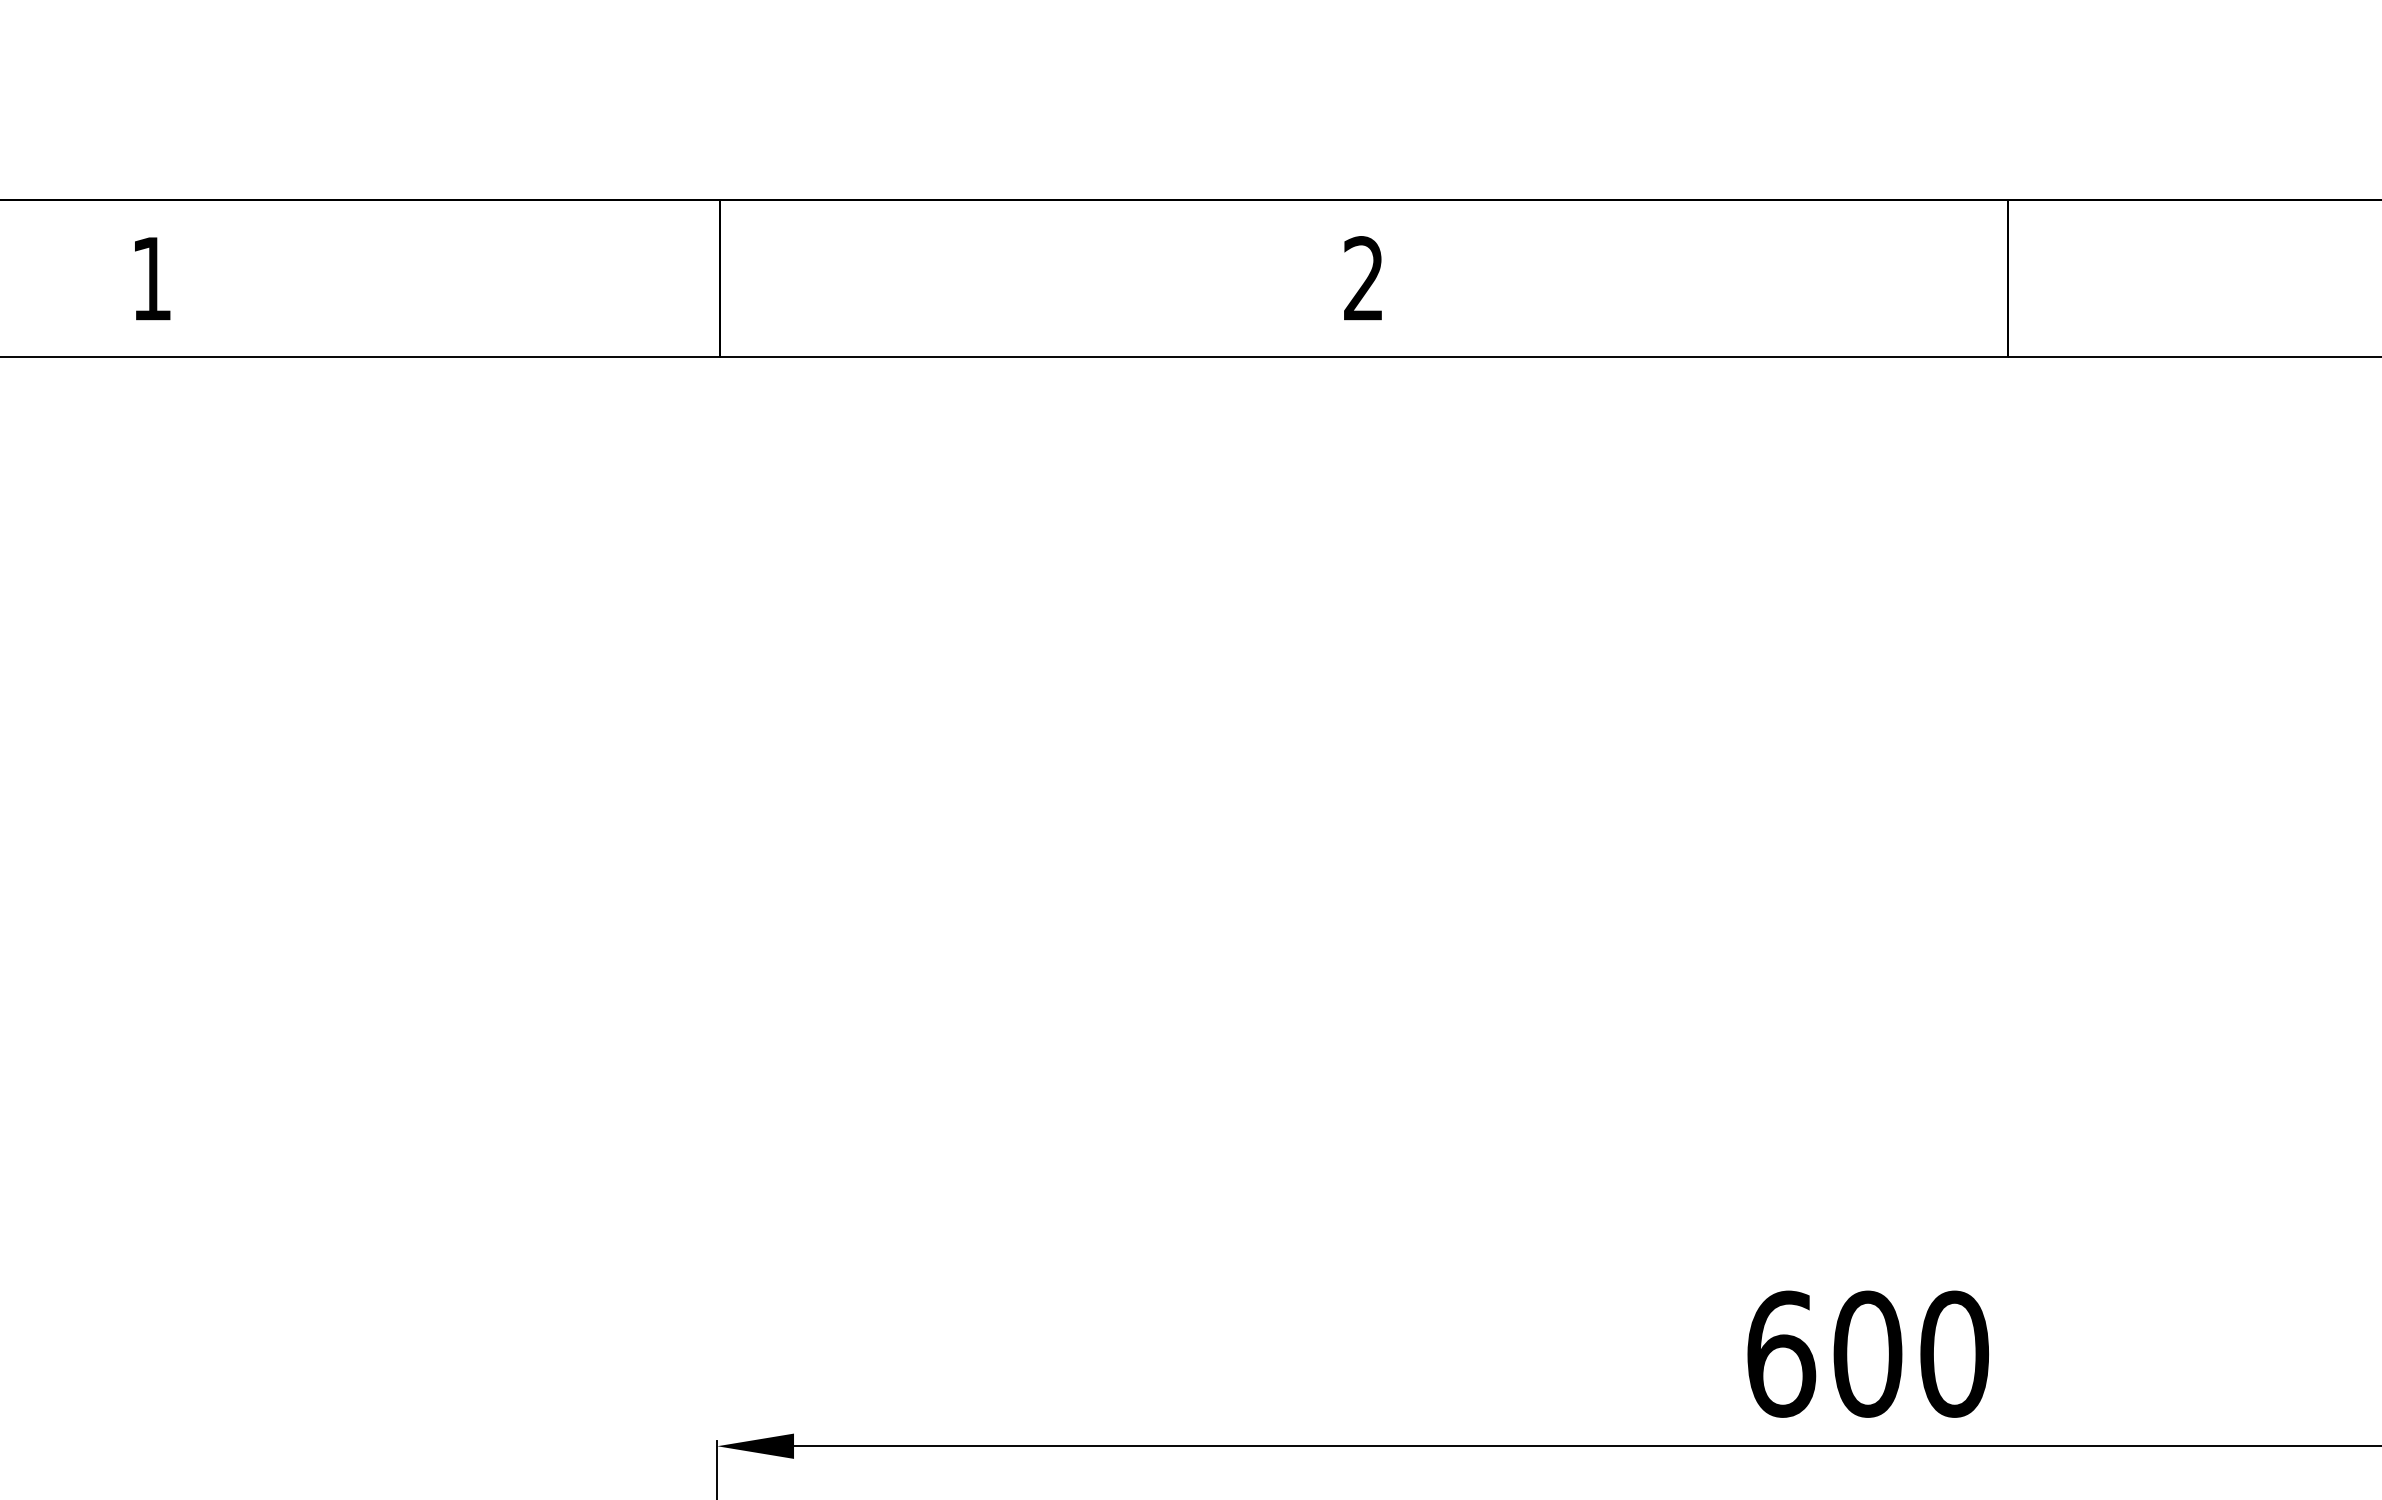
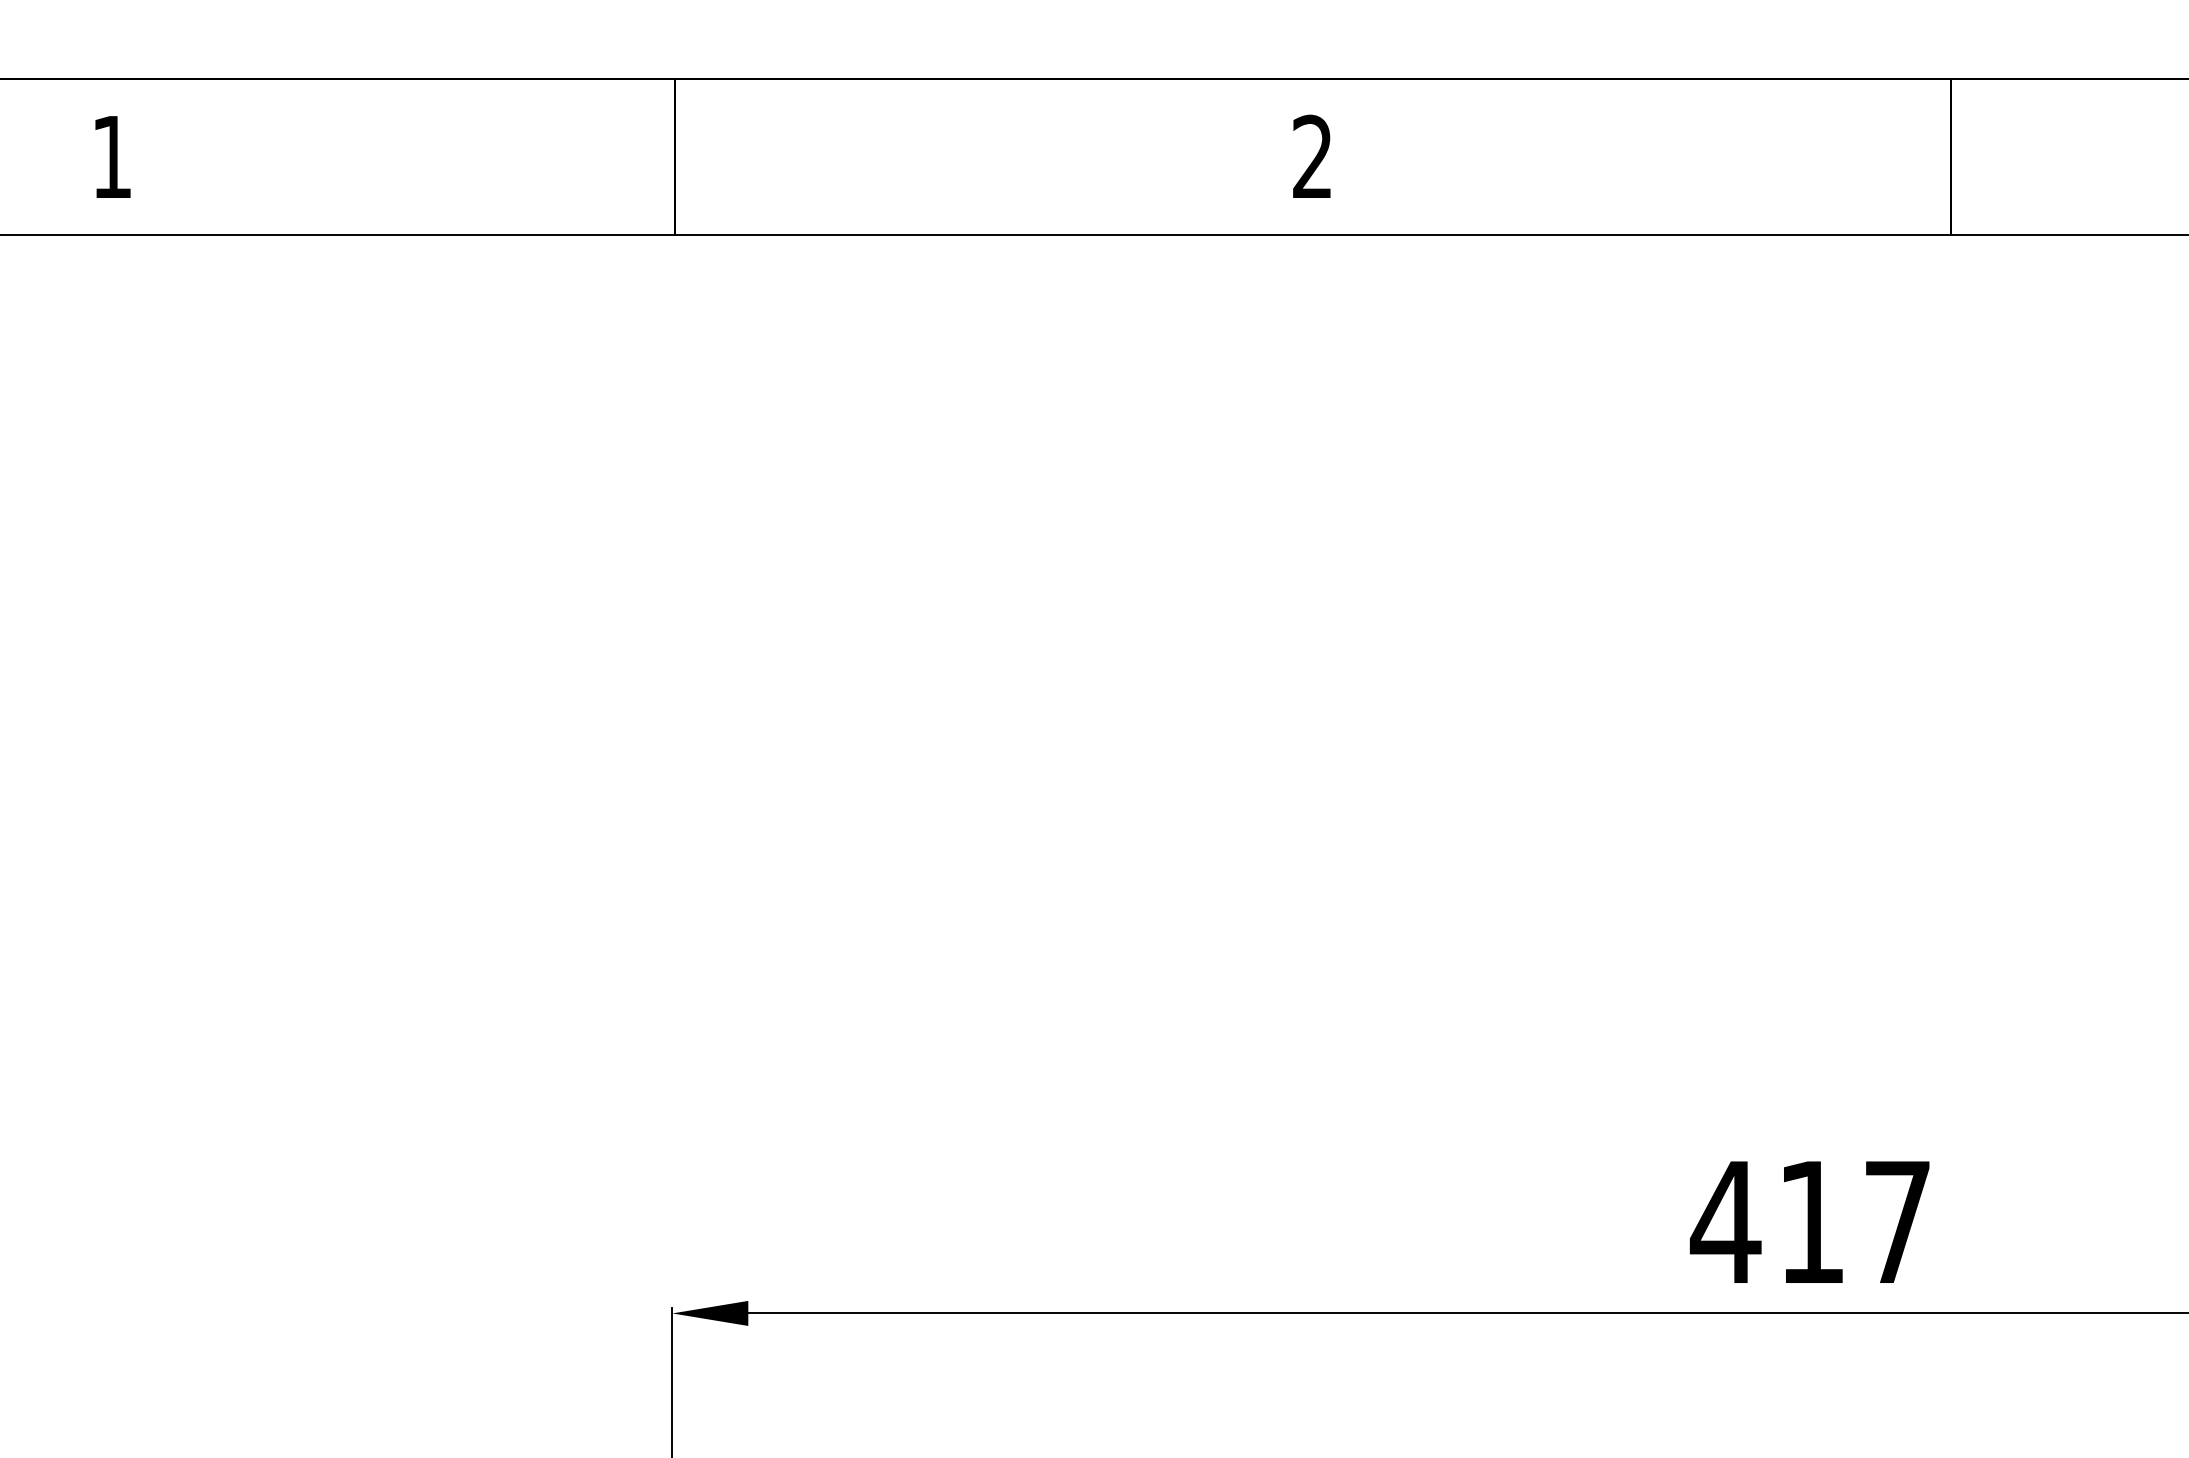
text: (1866, 1353) -> (1810, 1221), 600 -> 417

